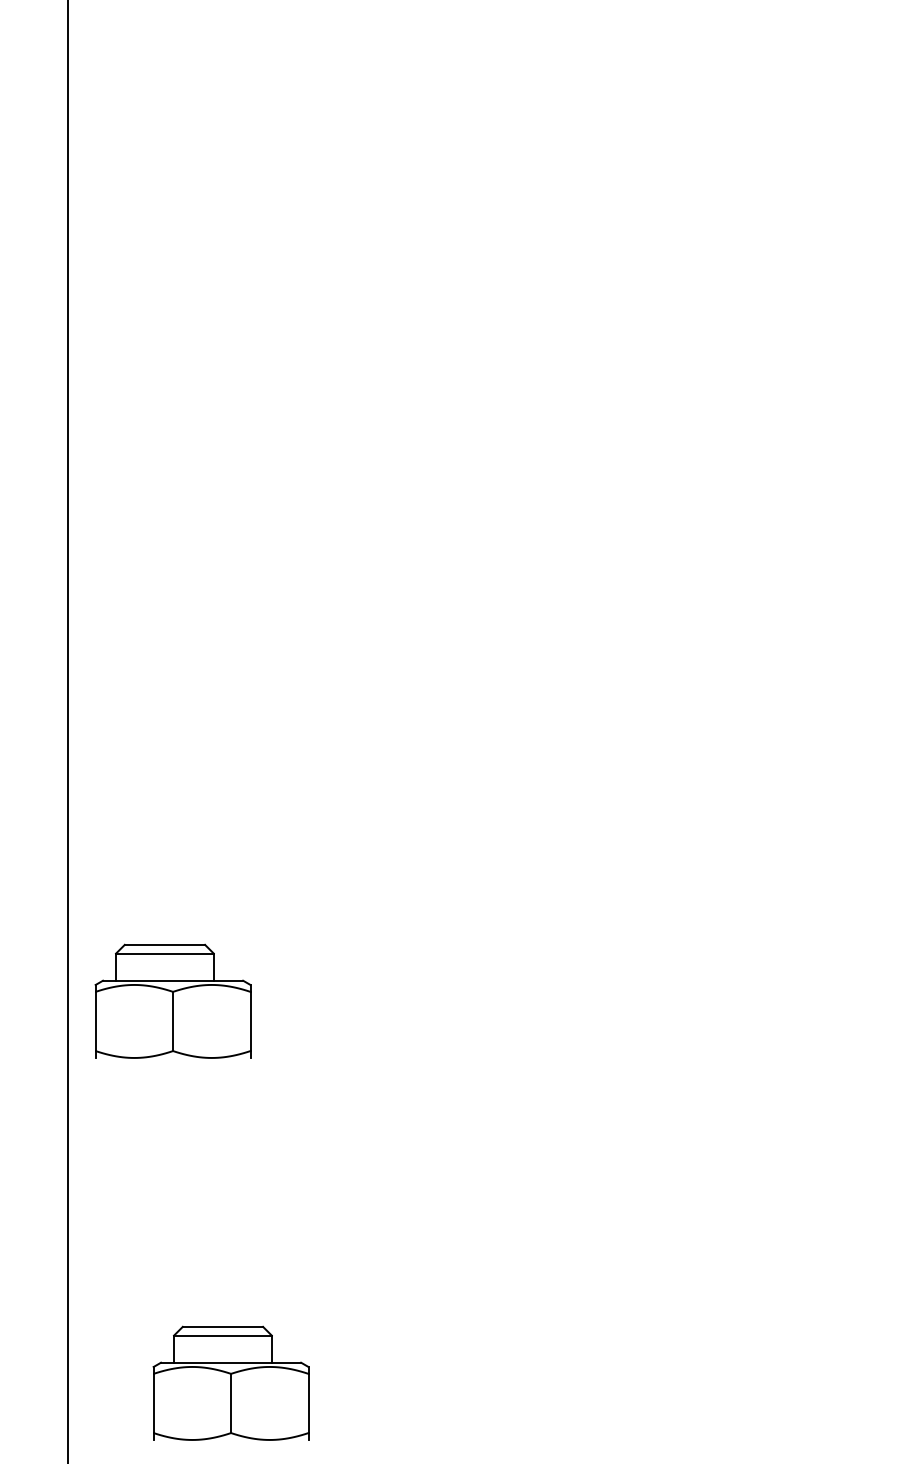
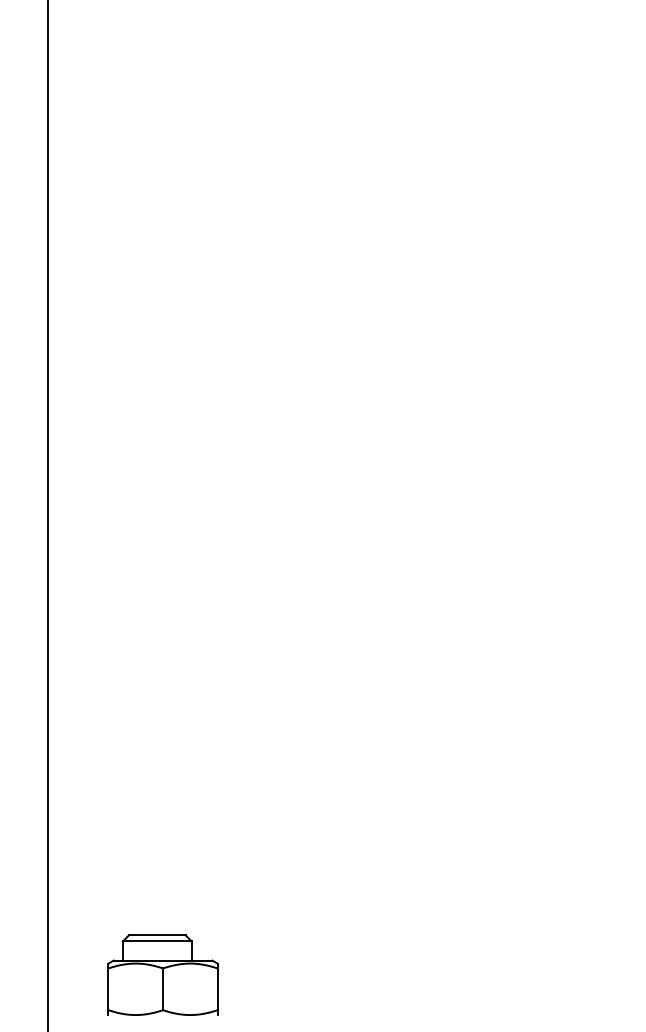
part: (172, 1000) -> (121, 705), removed

